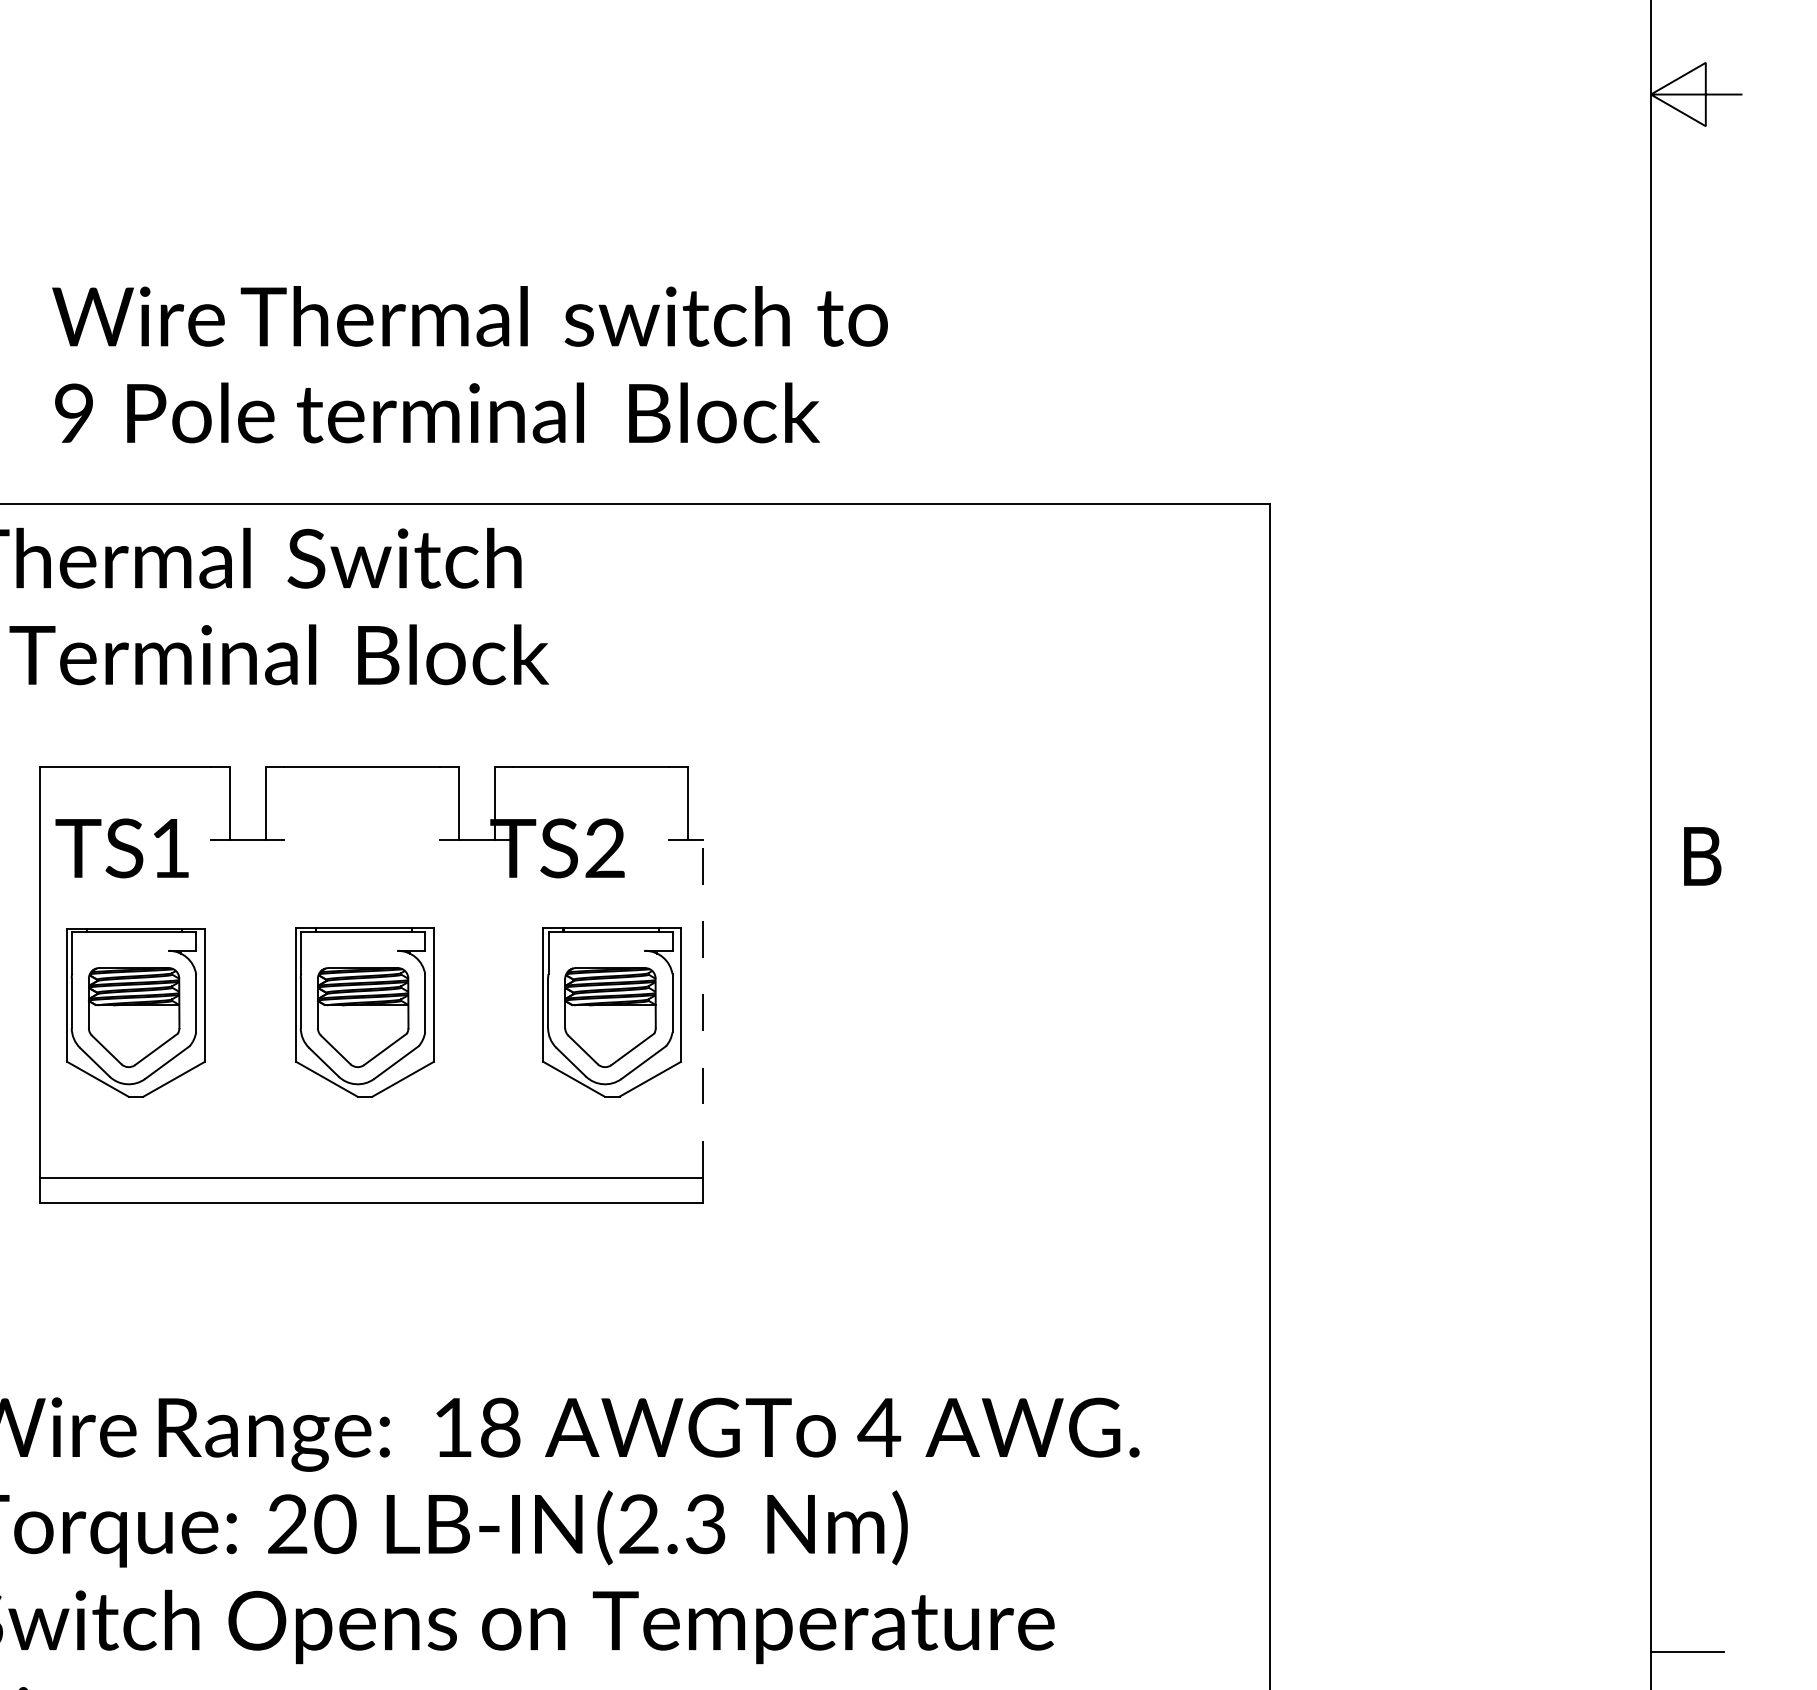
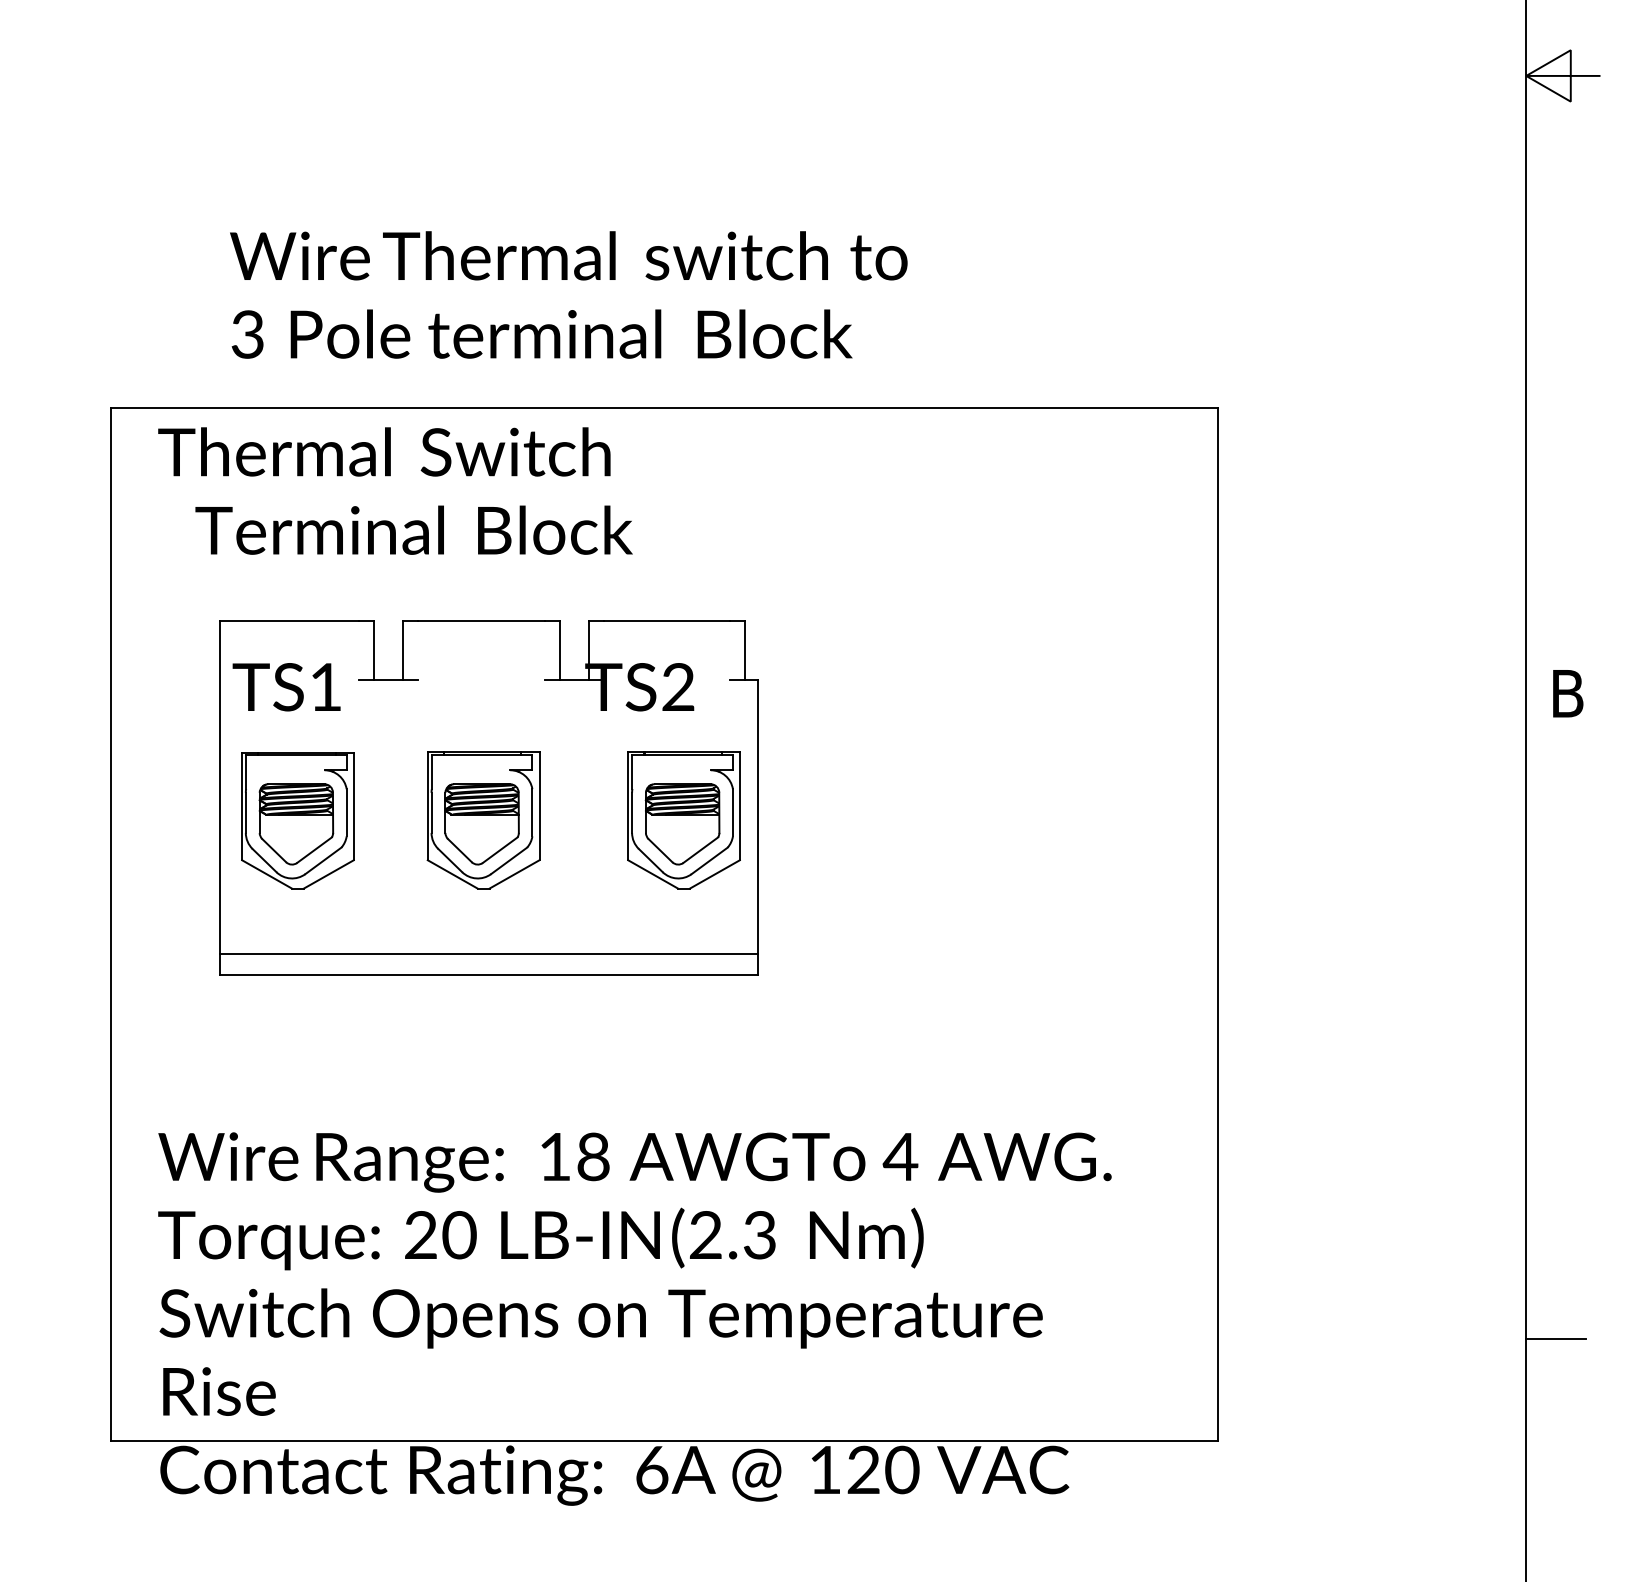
text: (73, 413) -> (247, 334), 9 -> 3
line: (702, 1009) -> (757, 817), dashed -> solid

